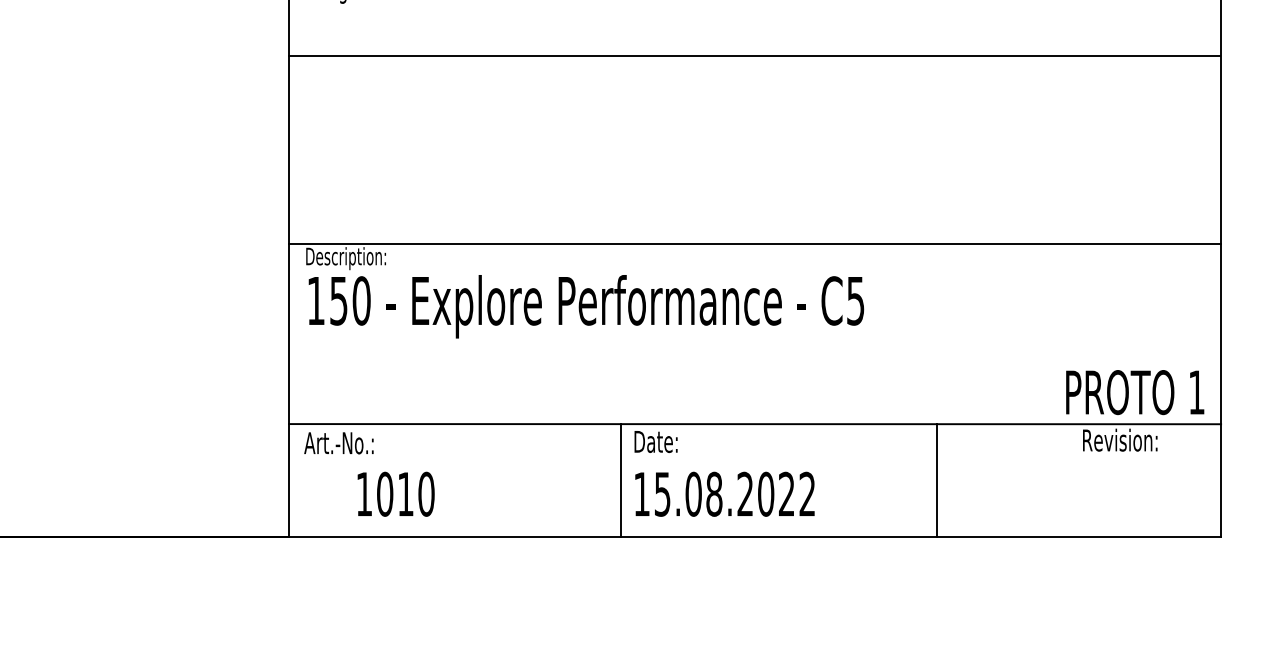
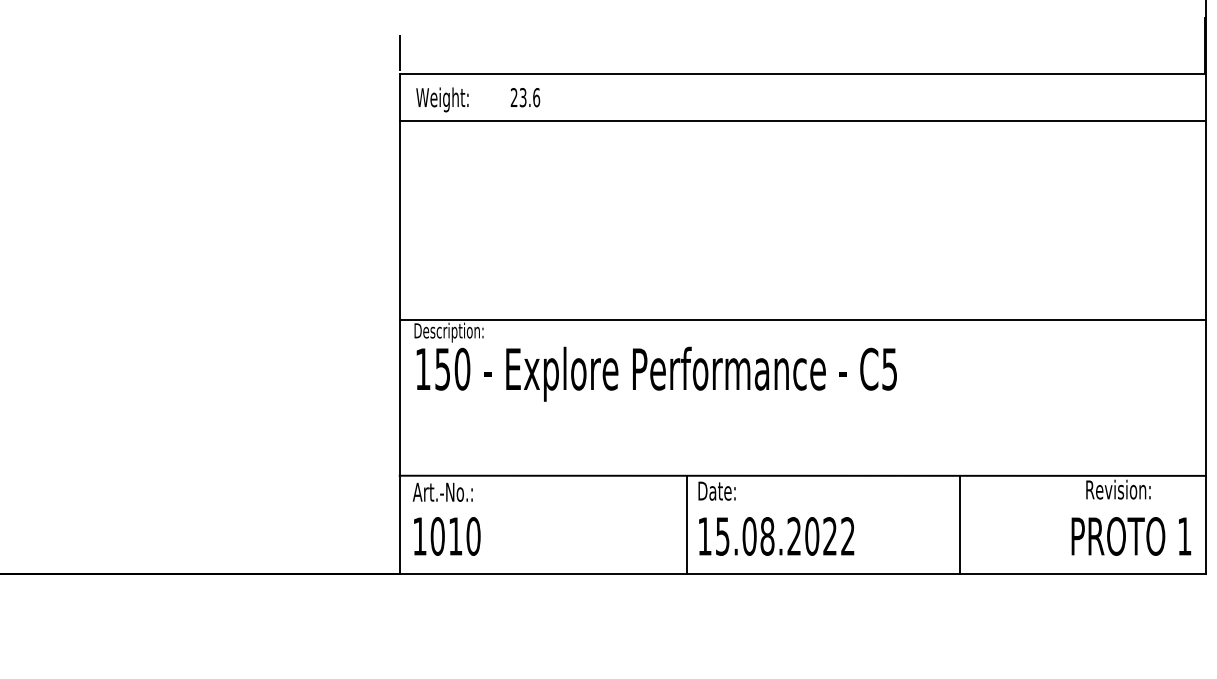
line: (753, 56) -> (801, 121), moved
text: (1135, 392) -> (1131, 536), moved
text: (396, 494) -> (447, 536), moved

